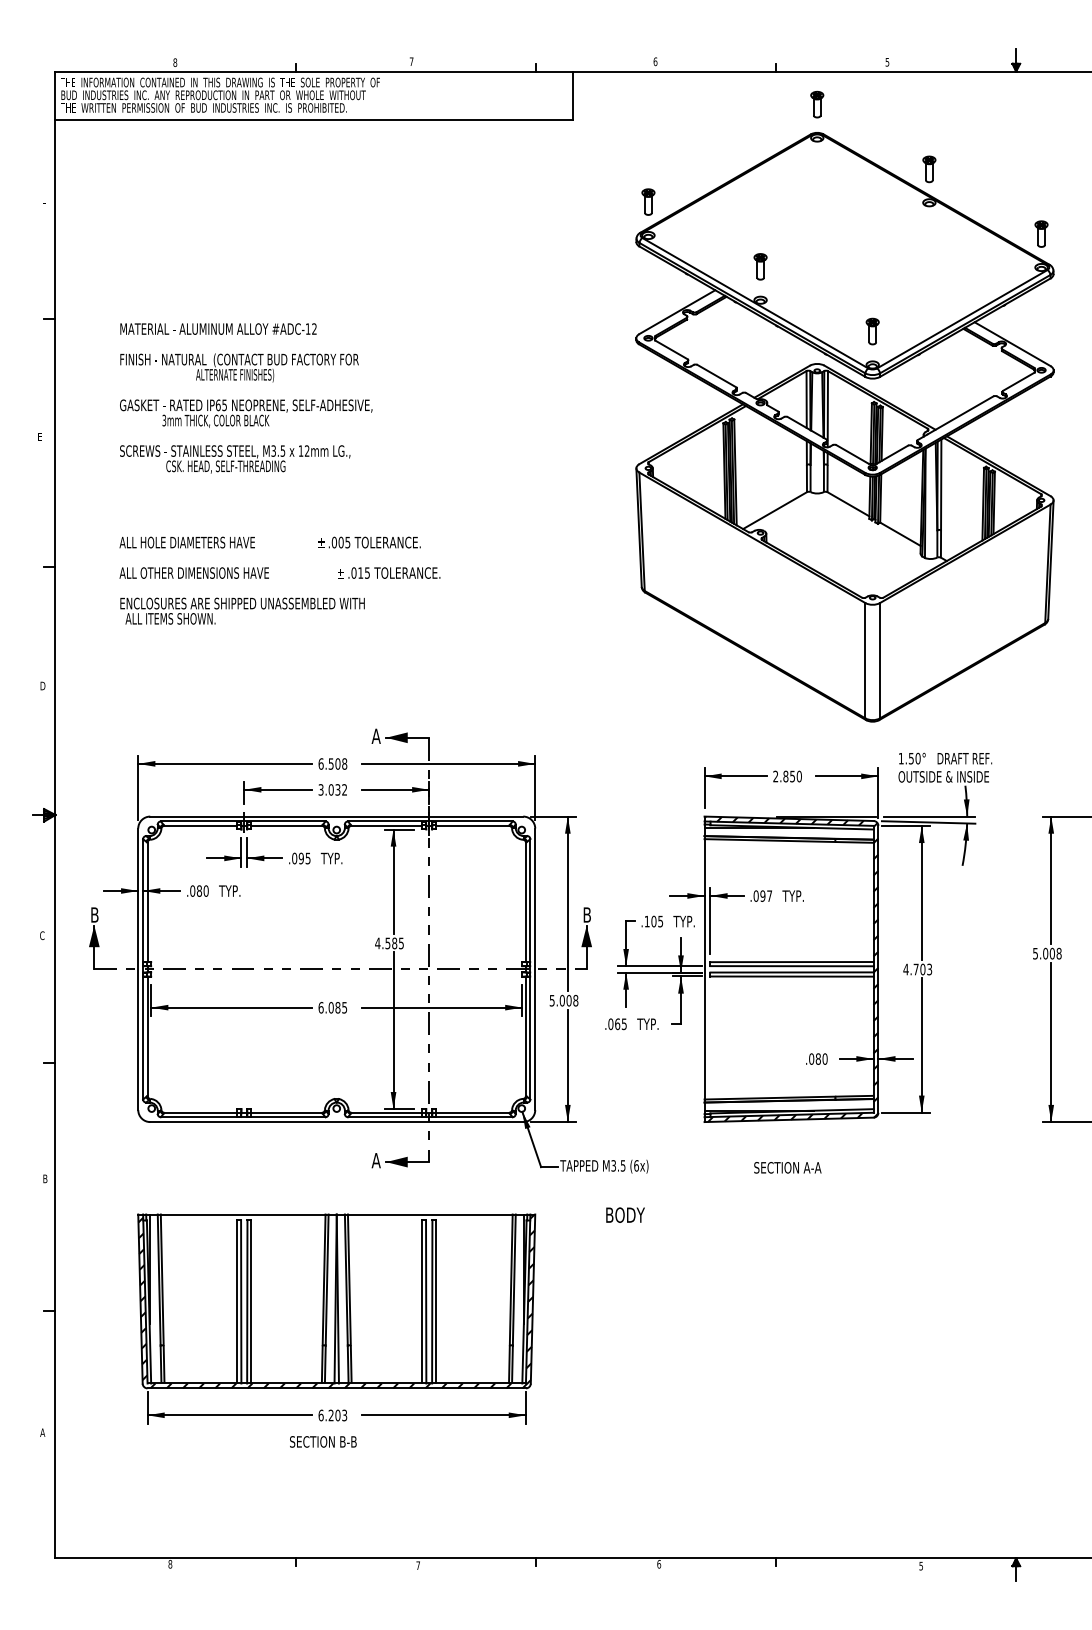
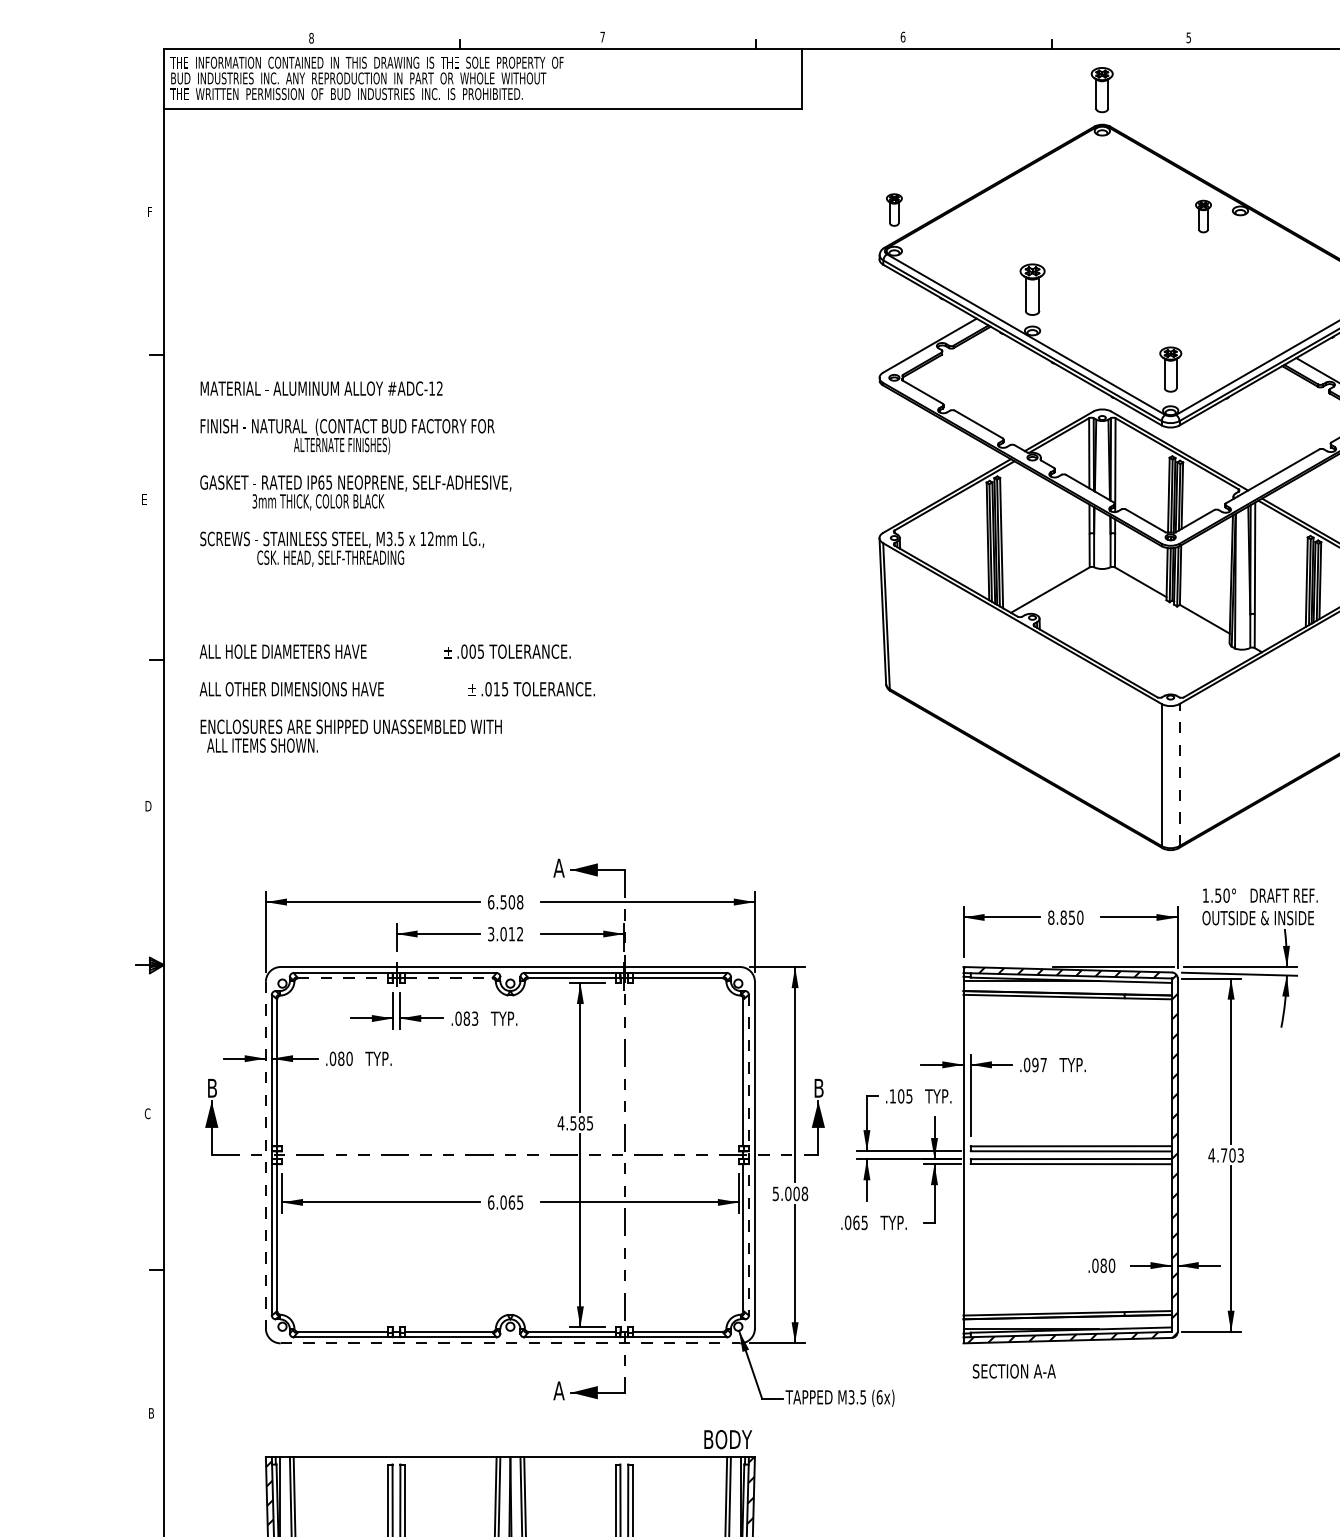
part: (817, 104) -> (1102, 89), size x1.4
part: (929, 169) -> (1203, 216), moved
part: (760, 266) -> (1032, 289), size x1.6
part: (872, 331) -> (1170, 369), size x1.4
text: (279, 473) -> (396, 566), moved
line: (879, 660) -> (1179, 774), solid -> dashed
text: (775, 776) -> (1050, 917), 2.850 -> 8.850
text: (337, 789) -> (511, 933), 3.032 -> 3.012
line: (201, 825) -> (343, 978), solid -> dashed
line: (287, 825) -> (449, 978), solid -> dashed
text: (304, 858) -> (470, 1018), .095 -> .083
line: (138, 969) -> (266, 1155), solid -> dashed
line: (530, 969) -> (749, 1155), solid -> dashed
text: (337, 1007) -> (511, 1202), 6.085 -> 6.065
line: (337, 1122) -> (511, 1343), solid -> dashed
text: (787, 1167) -> (1013, 1370), moved
text: (625, 1214) -> (728, 1438), moved

